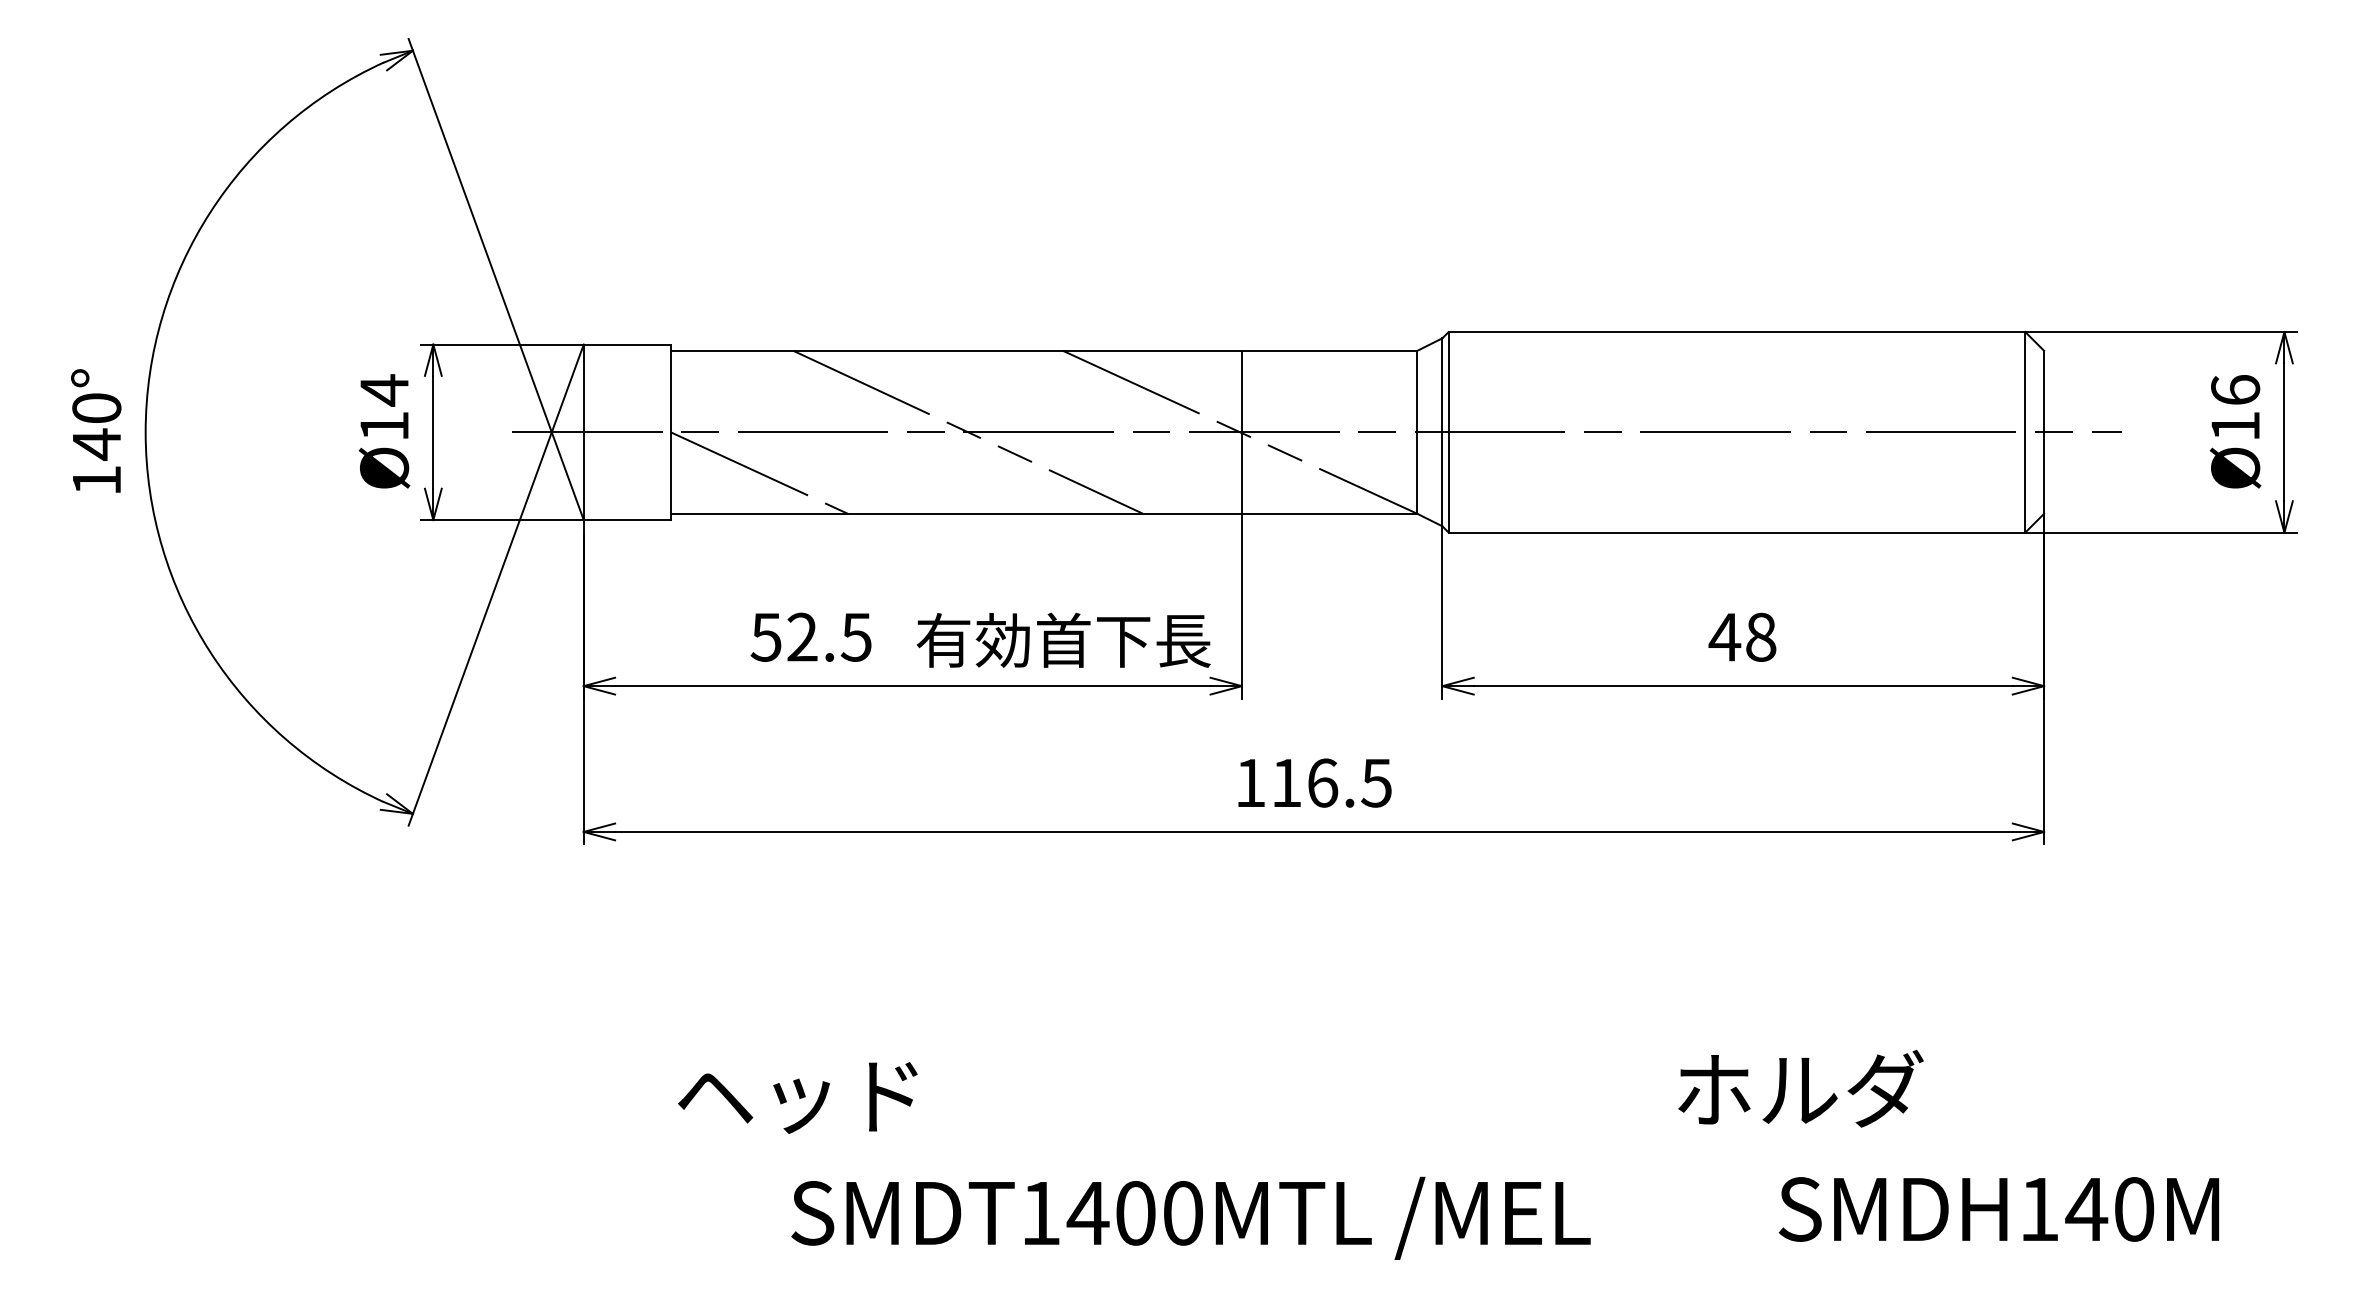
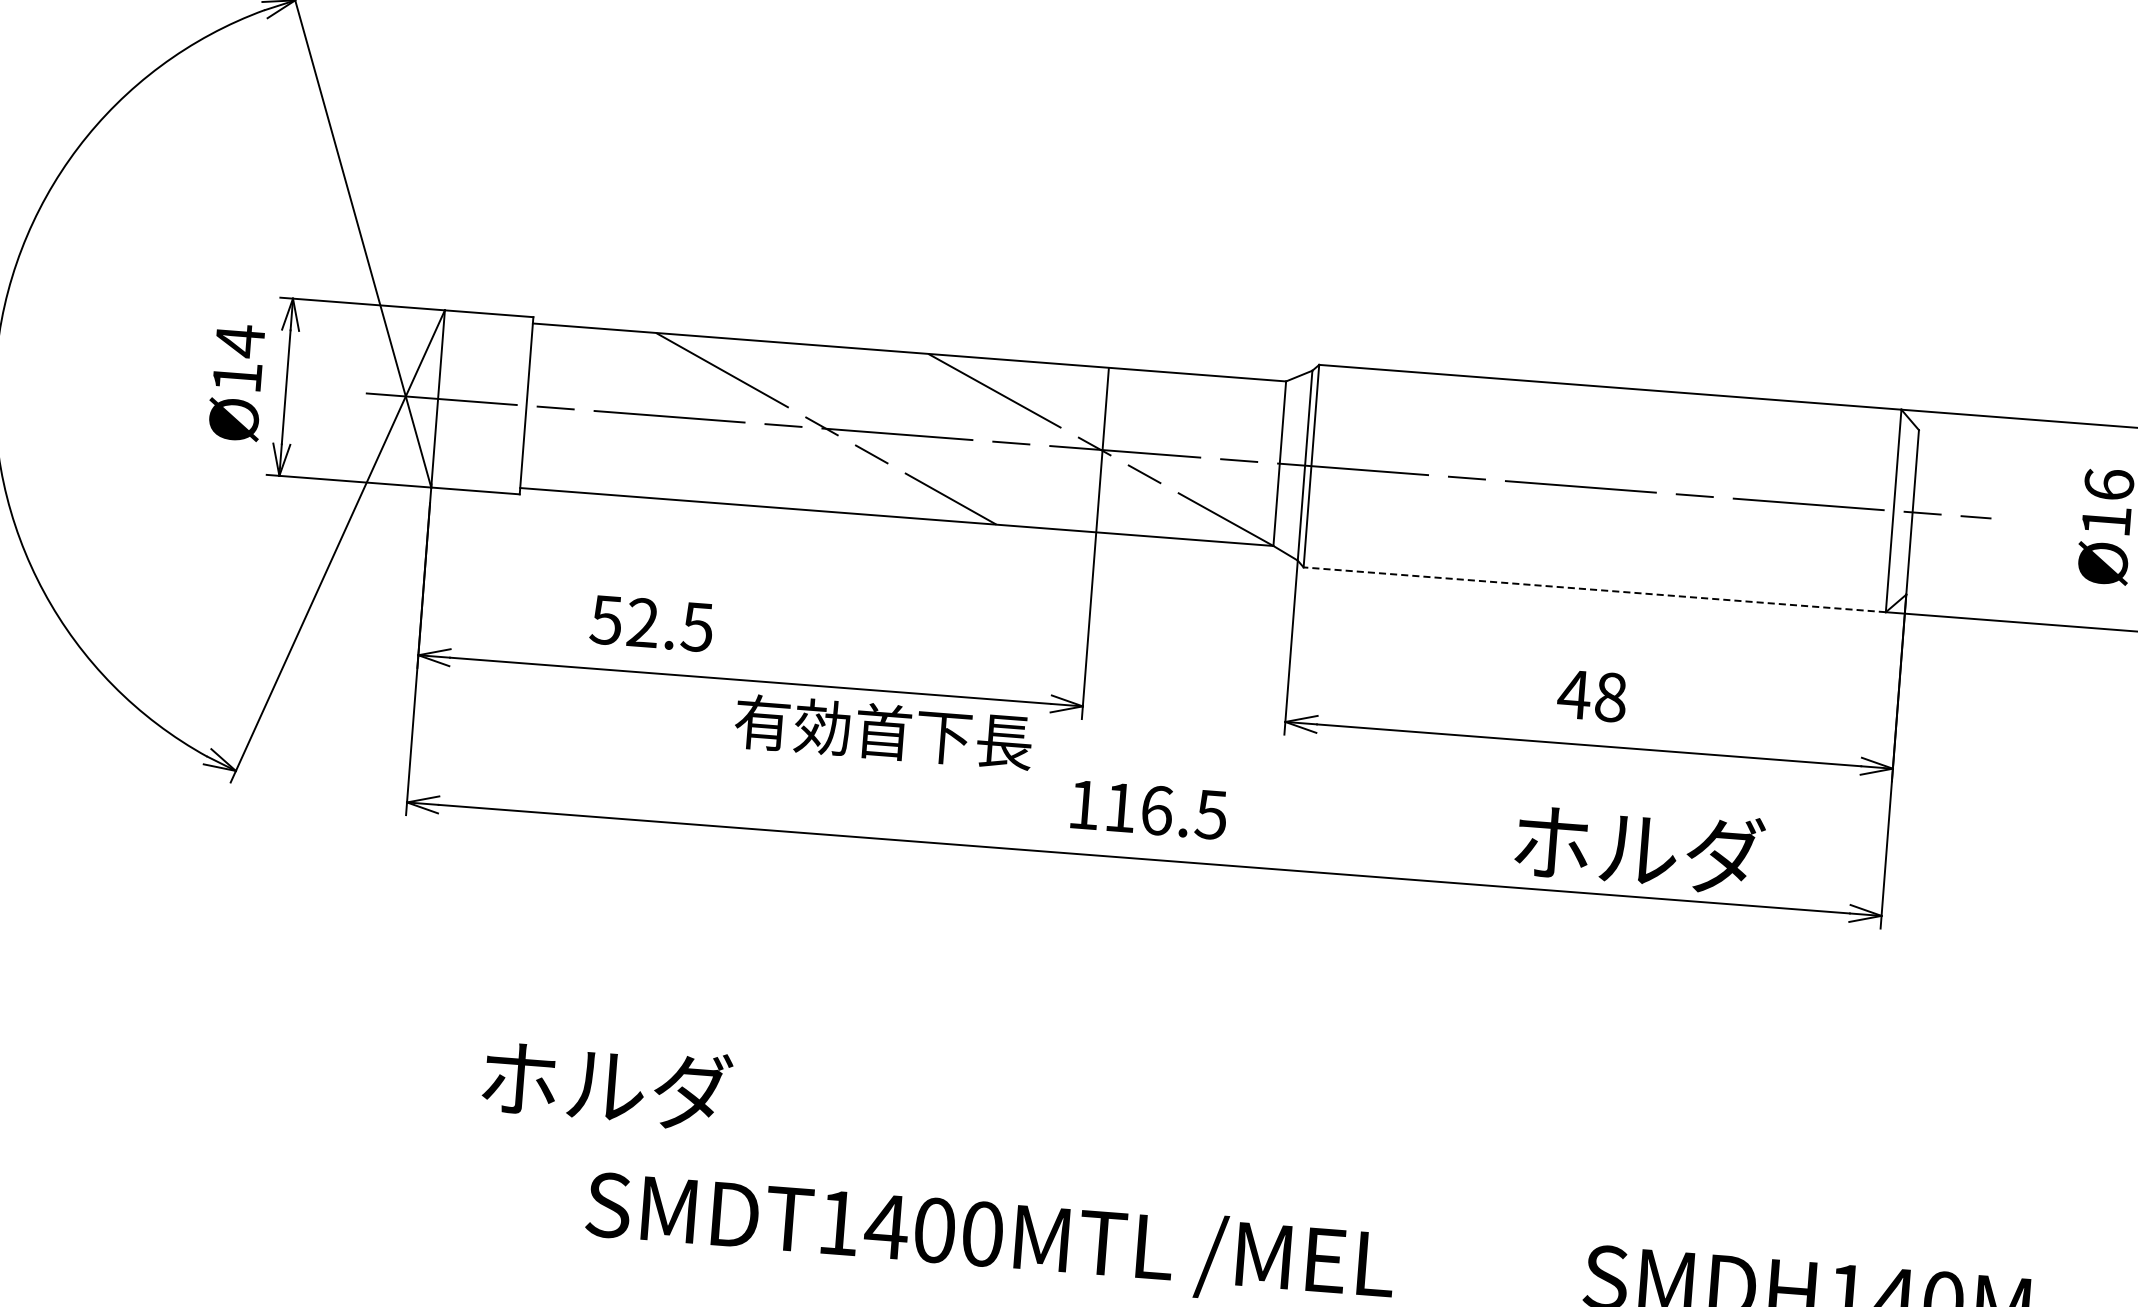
line: (759, 472) -> (612, 453), removed
line: (1736, 532) -> (1594, 589), solid -> dashed
text: (1063, 639) -> (883, 731), moved
text: (1800, 1088) -> (1639, 848), moved
text: (801, 1094) -> (606, 1084), ヘッド -> ホルダ

